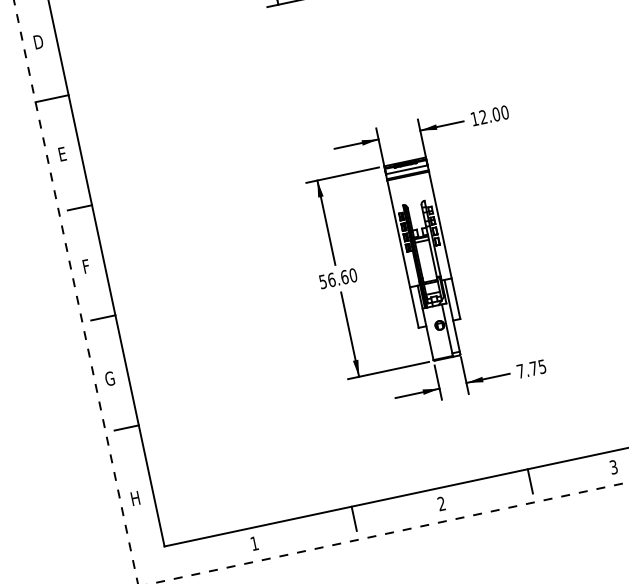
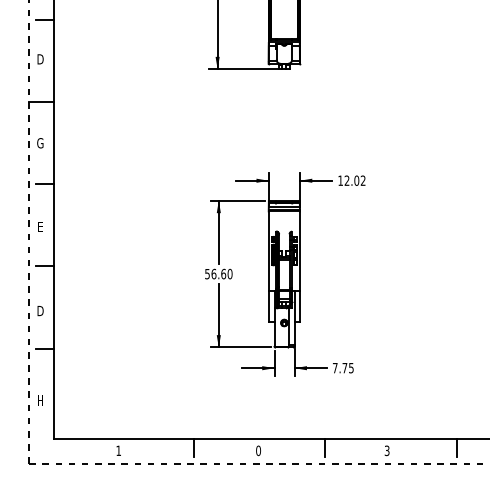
text: (503, 112) -> (362, 180), 12.00 -> 12.02
text: (62, 154) -> (40, 143), E -> G
text: (86, 265) -> (40, 226), F -> E
text: (109, 378) -> (40, 310), G -> D
text: (441, 503) -> (258, 450), 2 -> 0

